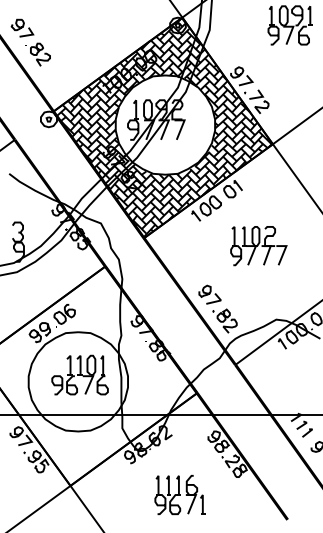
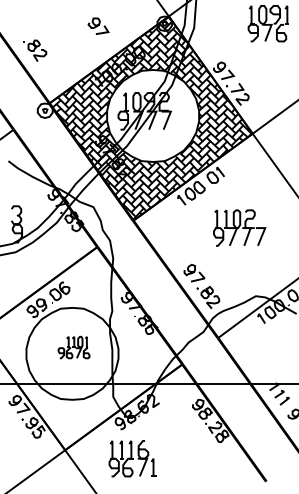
part: (22, 27) -> (98, 25), moved
part: (79, 374) -> (73, 347), size x0.6
part: (179, 495) -> (131, 459), moved

